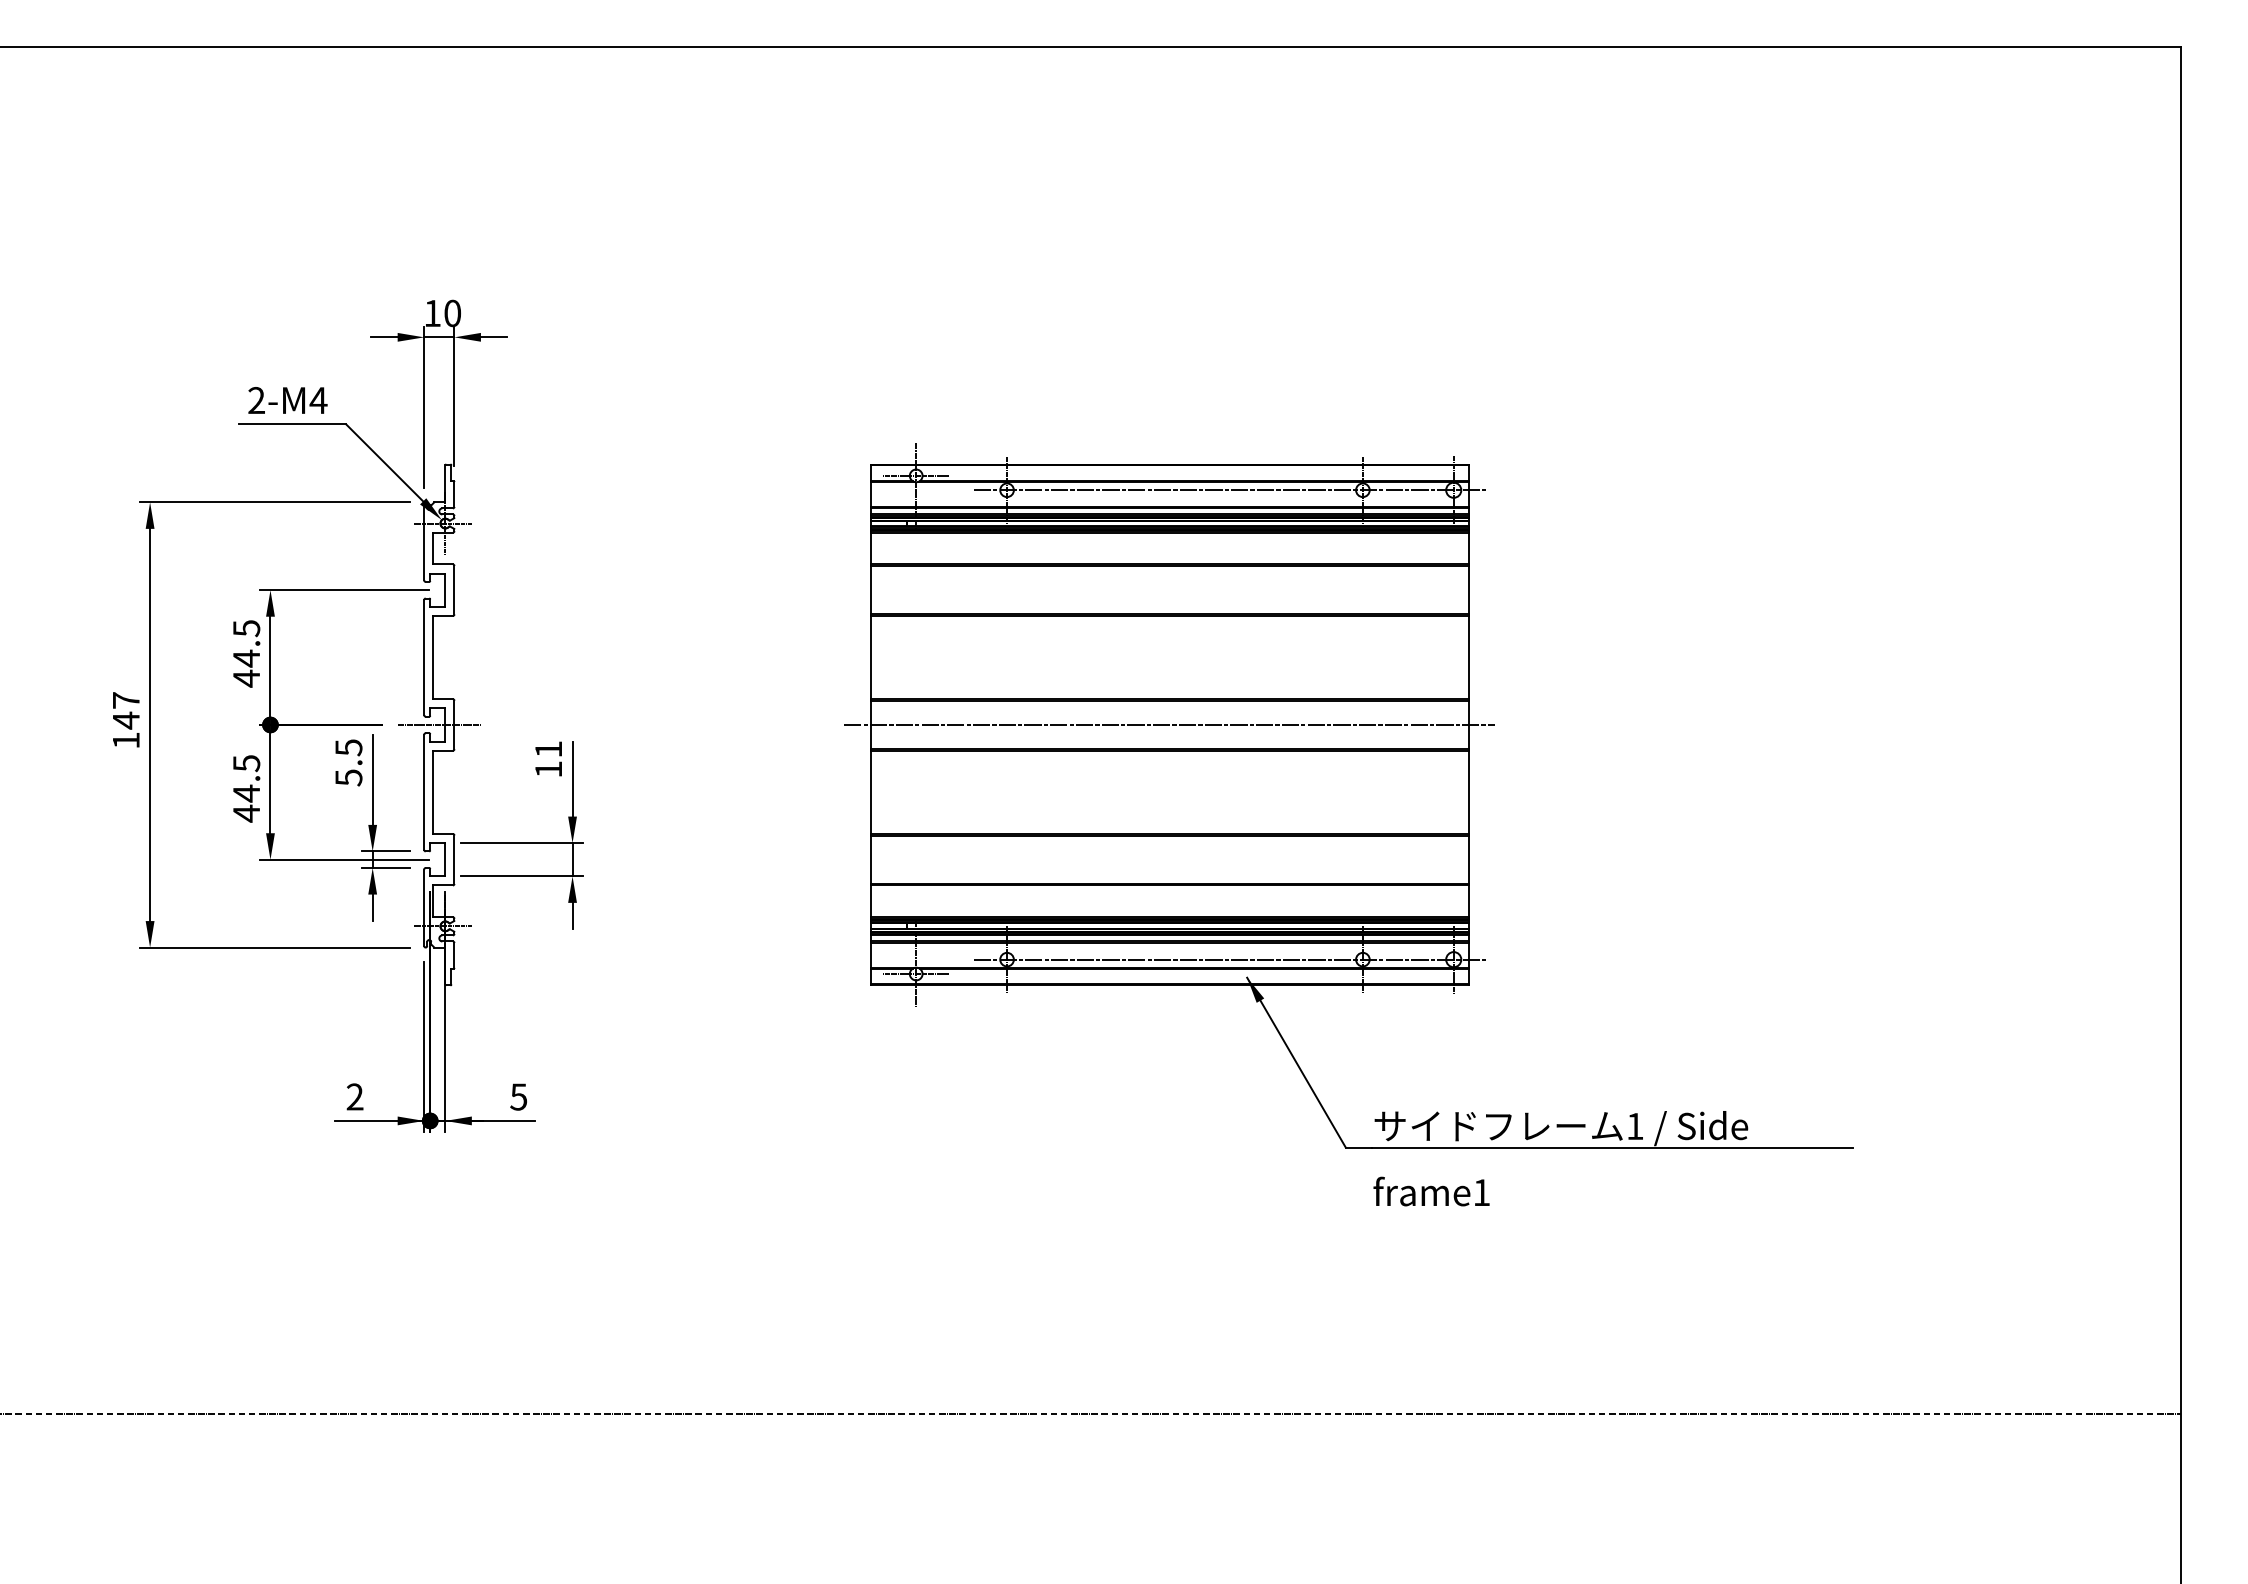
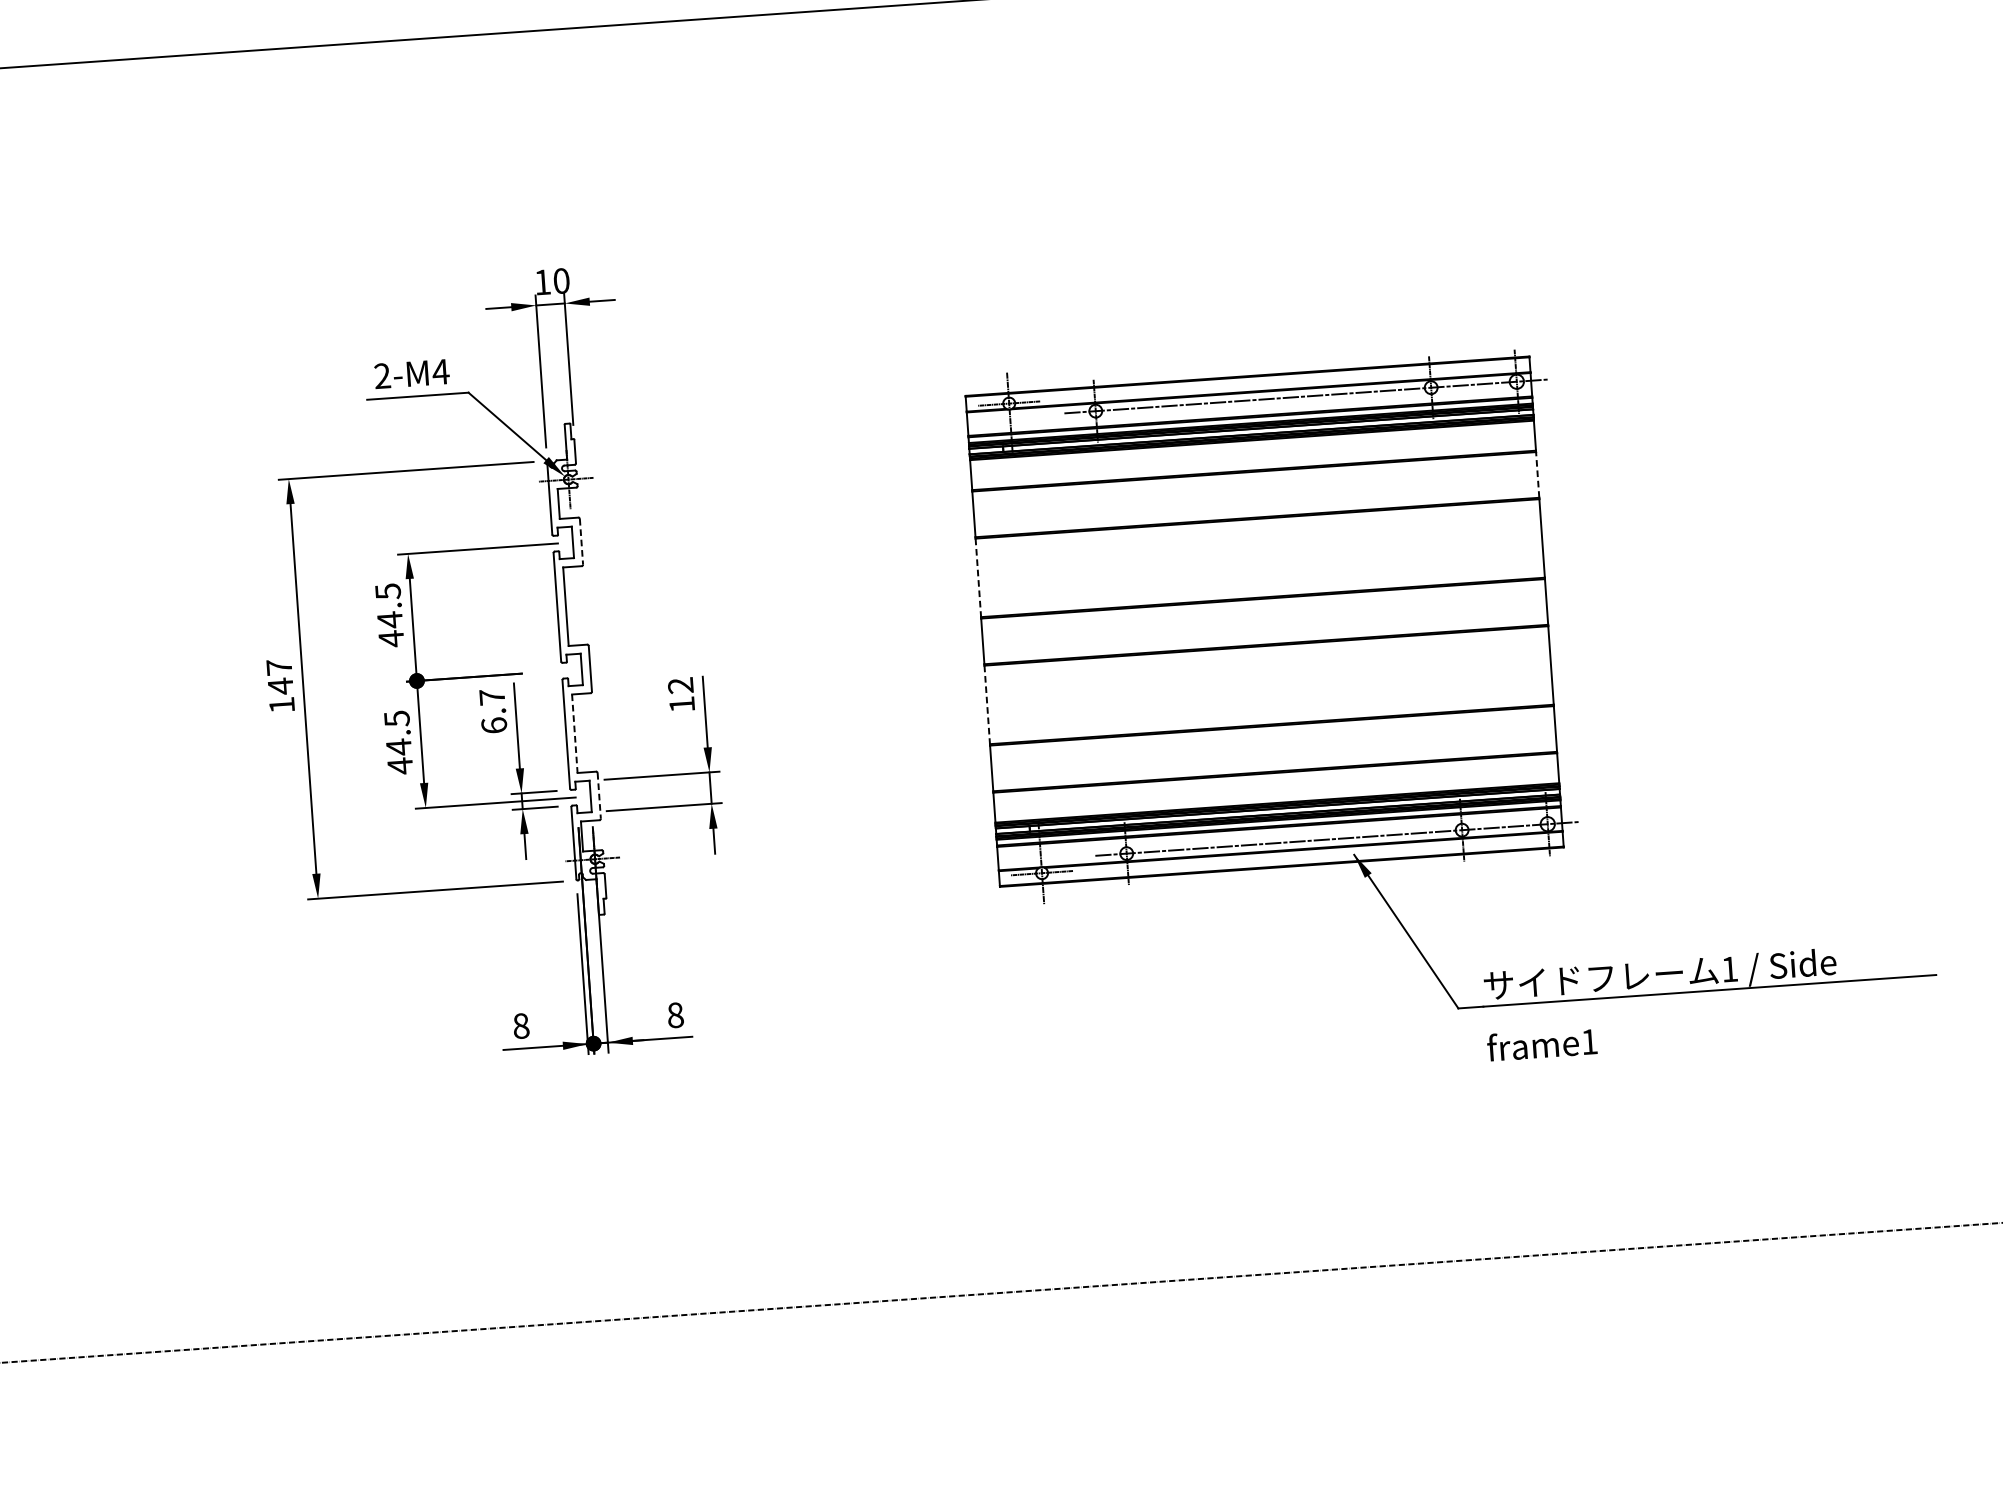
line: (1468, 589) -> (1537, 474), solid -> dashed
line: (454, 590) -> (581, 542), solid -> dashed
line: (870, 657) -> (978, 577), solid -> dashed
line: (438, 724) -> (575, 669), removed
line: (1169, 724) -> (1264, 621), removed
text: (548, 749) -> (680, 685), 11 -> 12
text: (348, 762) -> (492, 711), 5.5 -> 6.7
line: (433, 792) -> (575, 733), solid -> dashed
line: (870, 792) -> (986, 705), solid -> dashed
line: (454, 860) -> (599, 796), solid -> dashed
text: (354, 1096) -> (520, 1025), 2 -> 8
text: (518, 1096) -> (675, 1014), 5 -> 8

